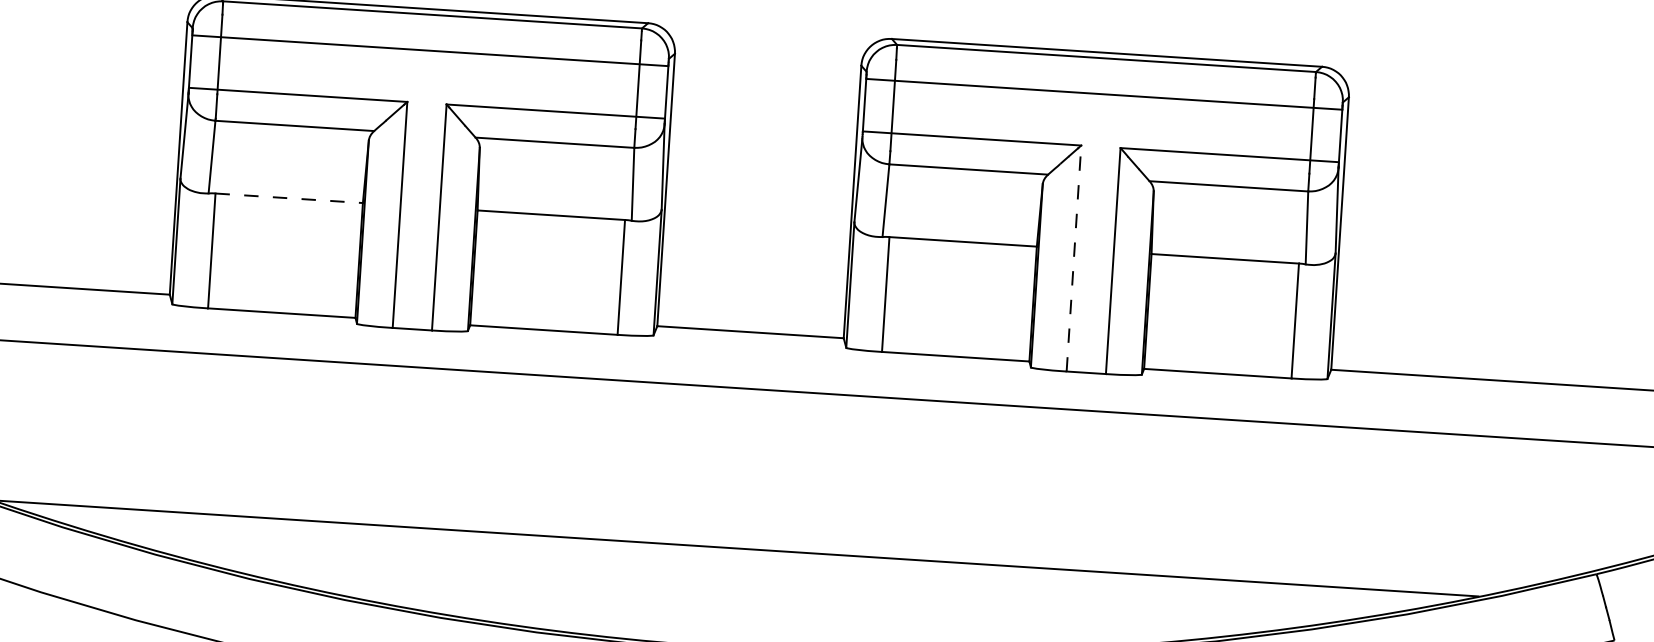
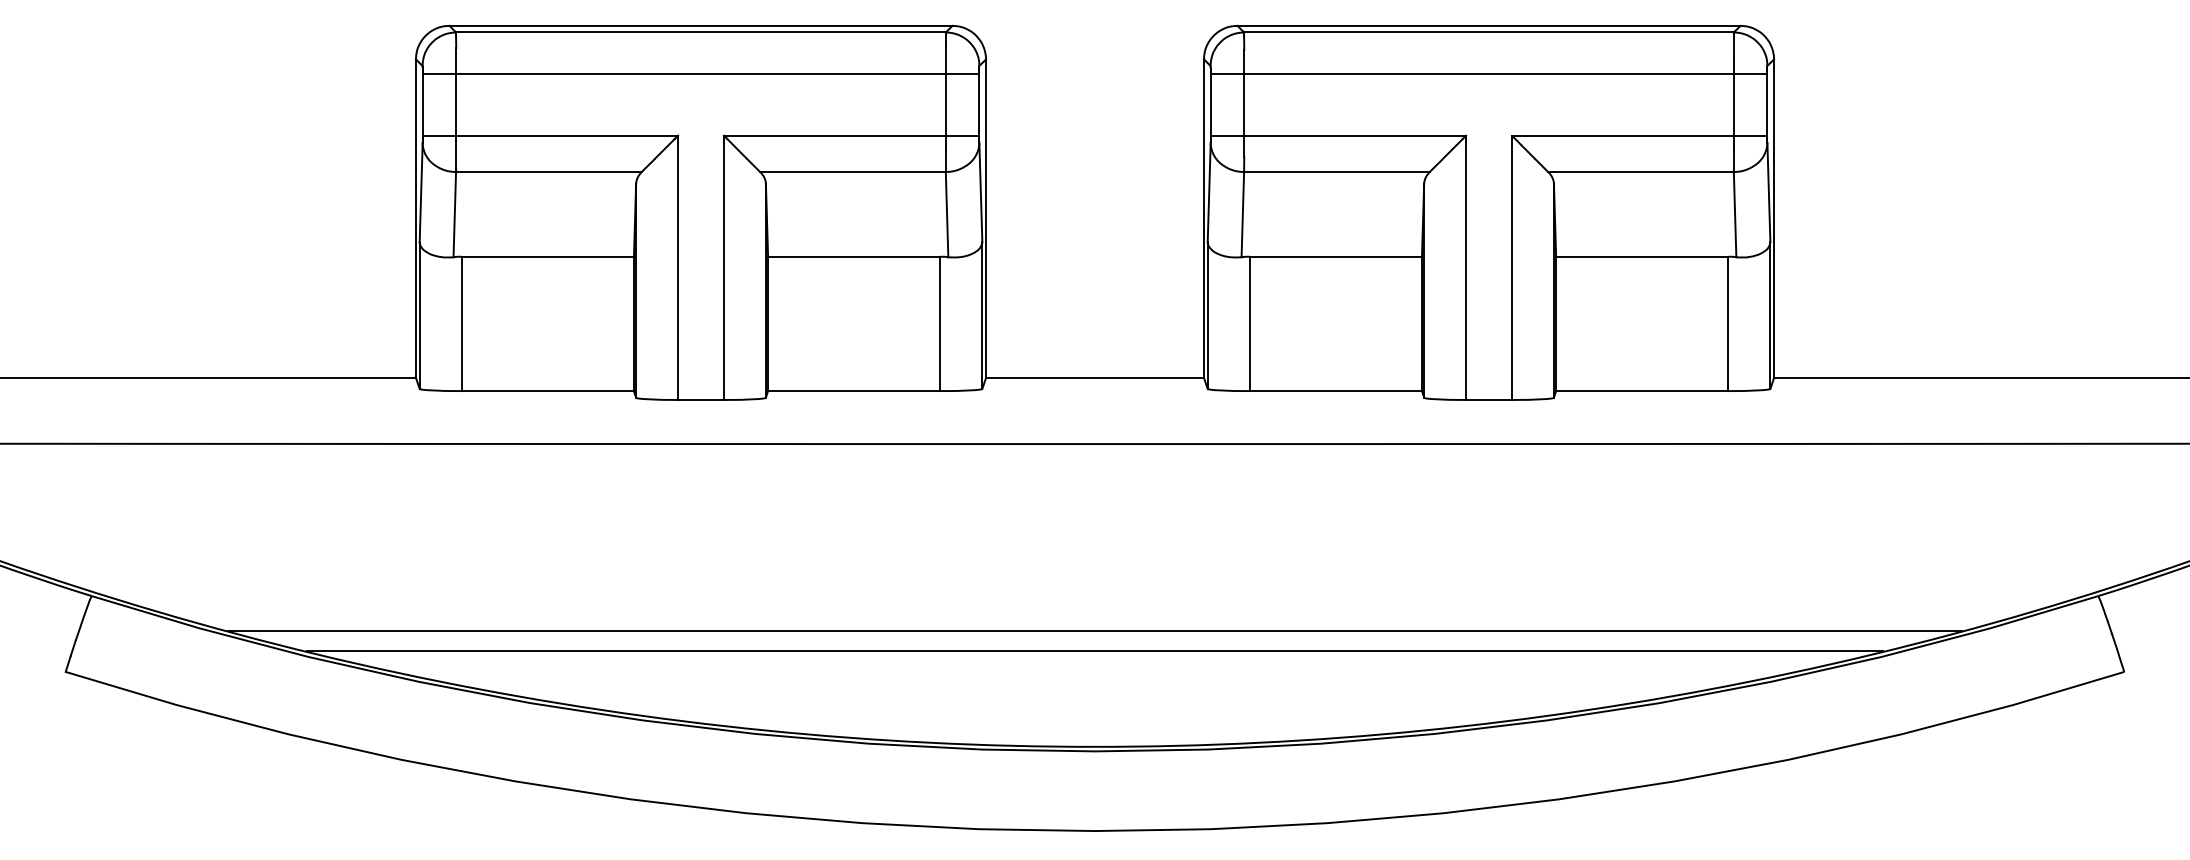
line: (289, 198) -> (548, 256), dashed -> solid
line: (1074, 258) -> (1466, 267), dashed -> solid
line: (734, 566) -> (1094, 651), added

